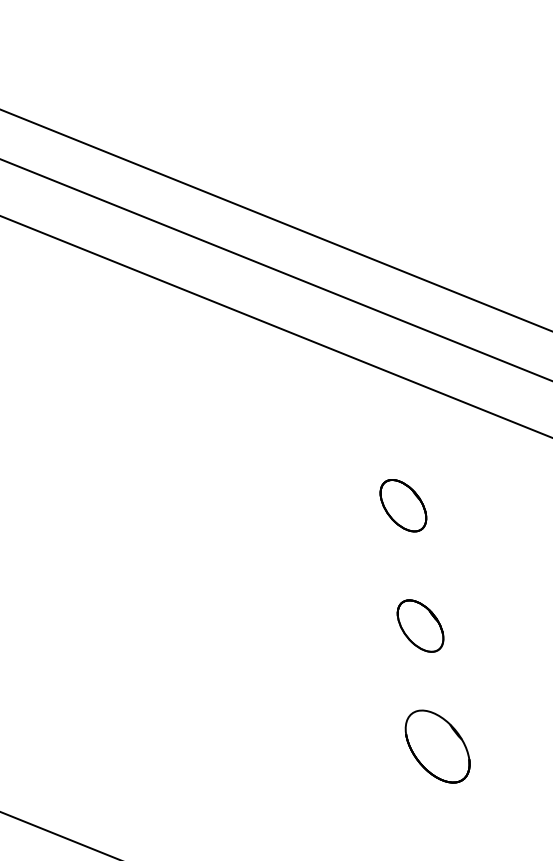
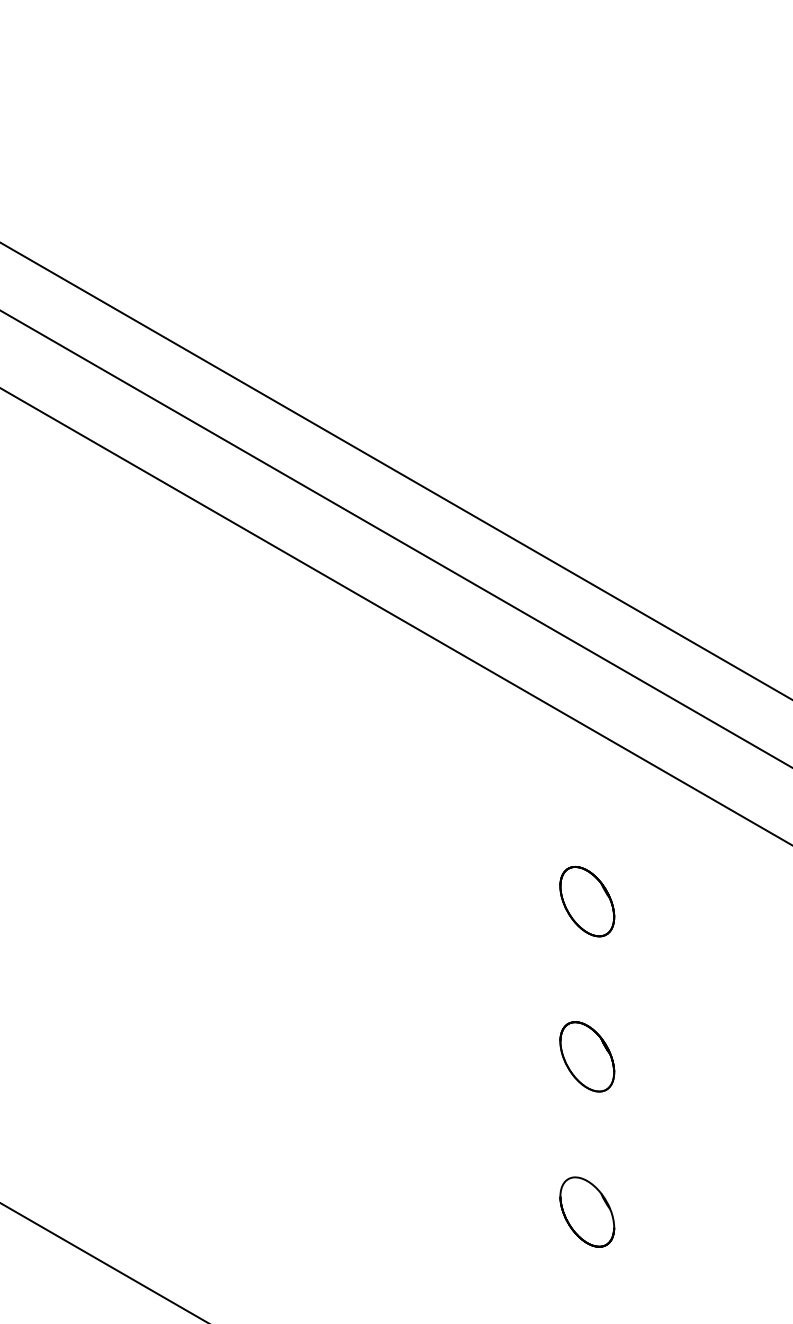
part: (437, 746) -> (587, 1211), size x0.71

